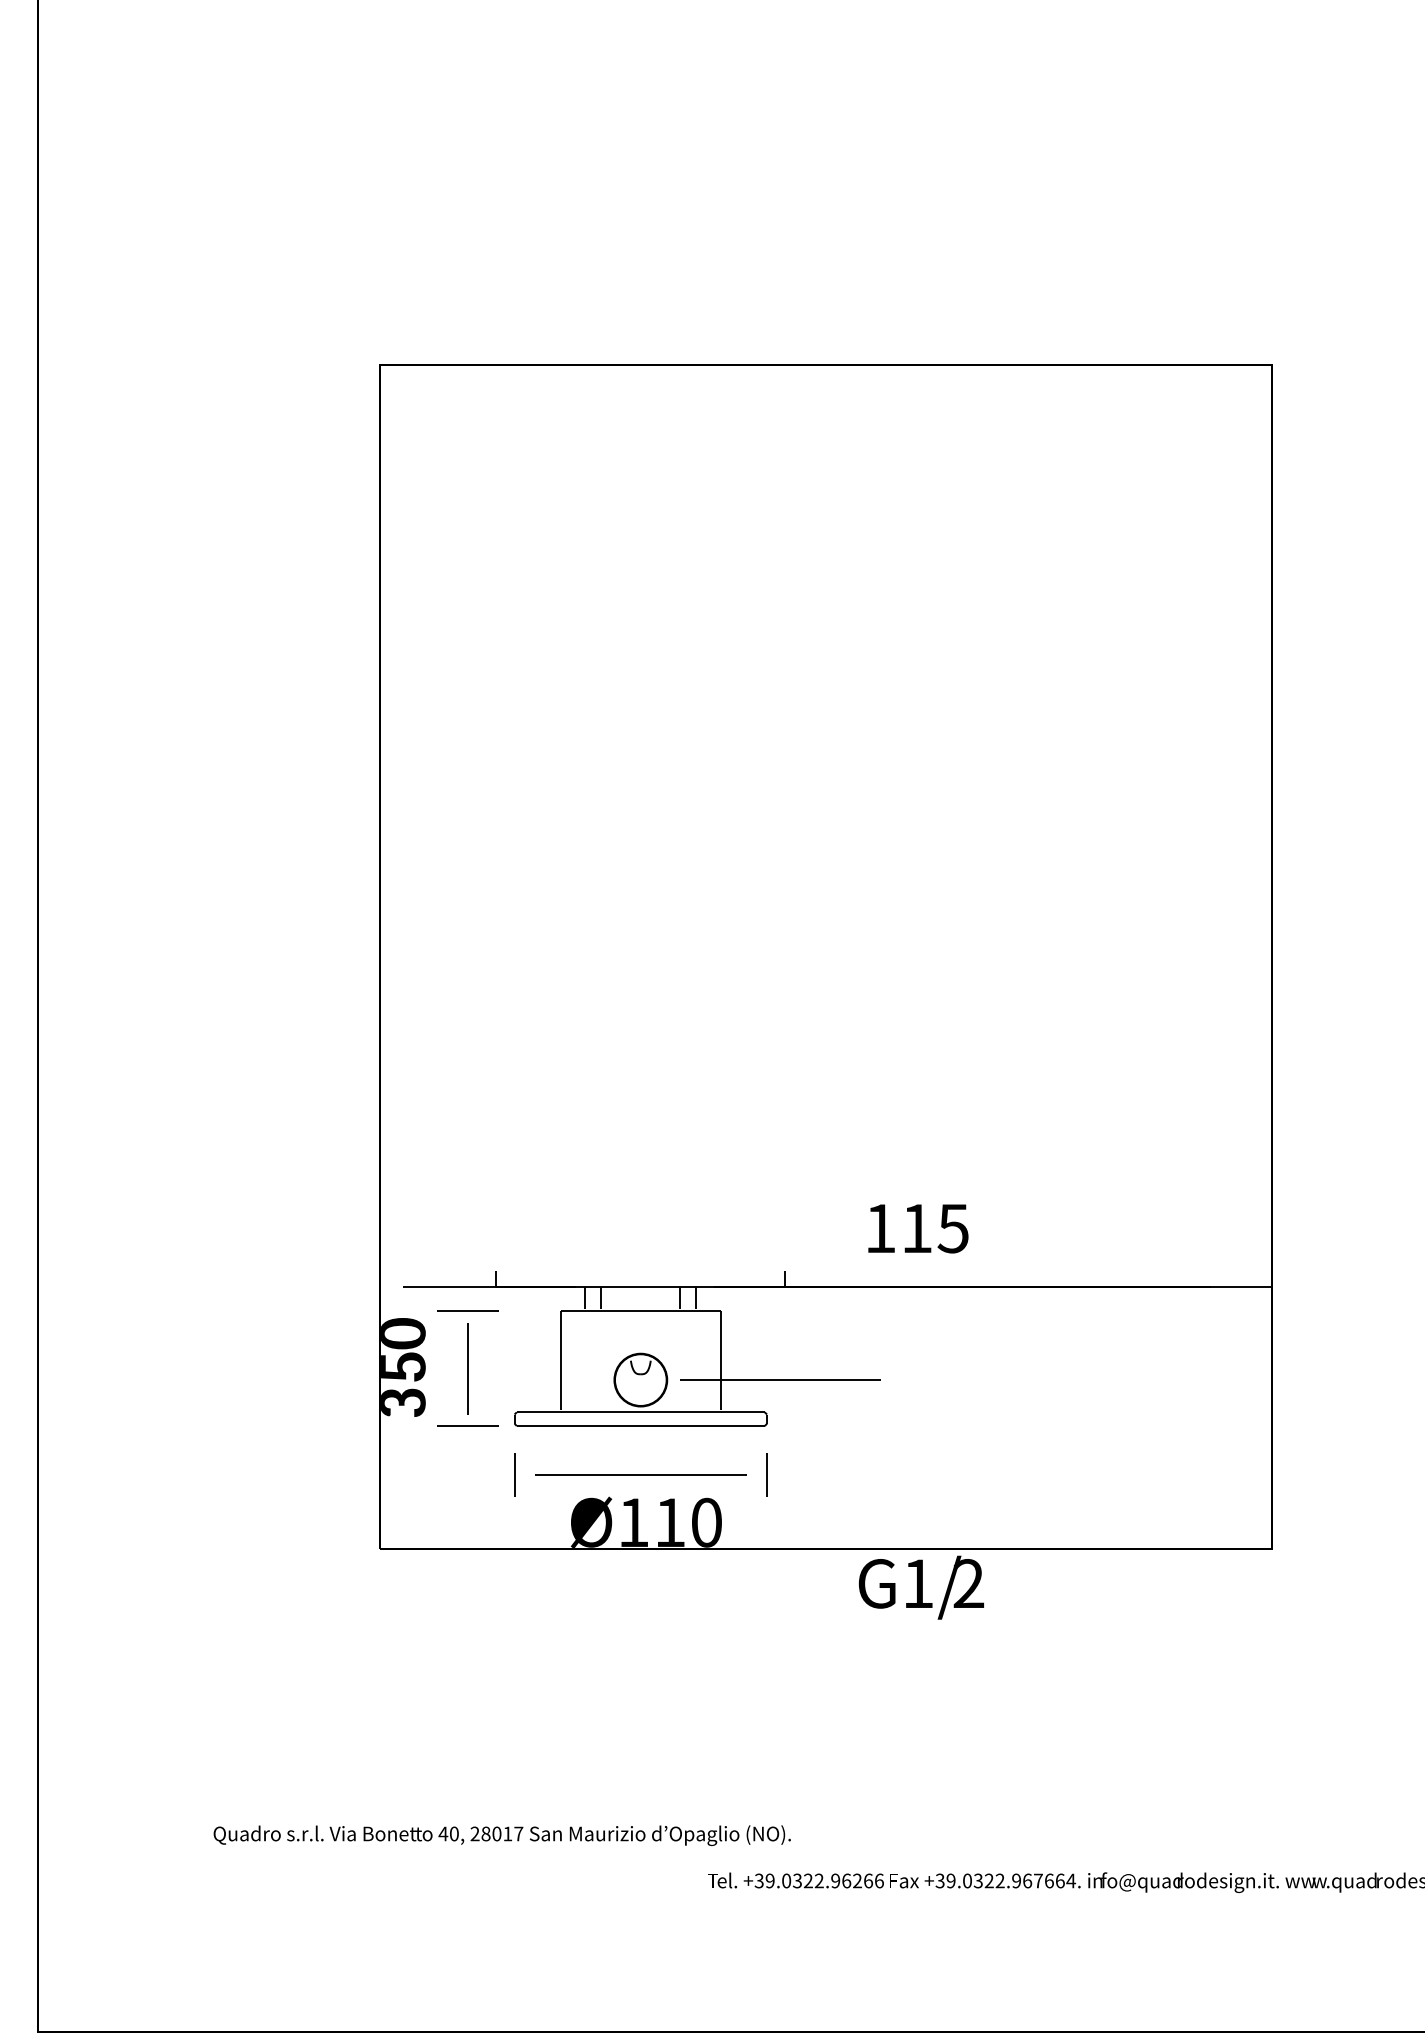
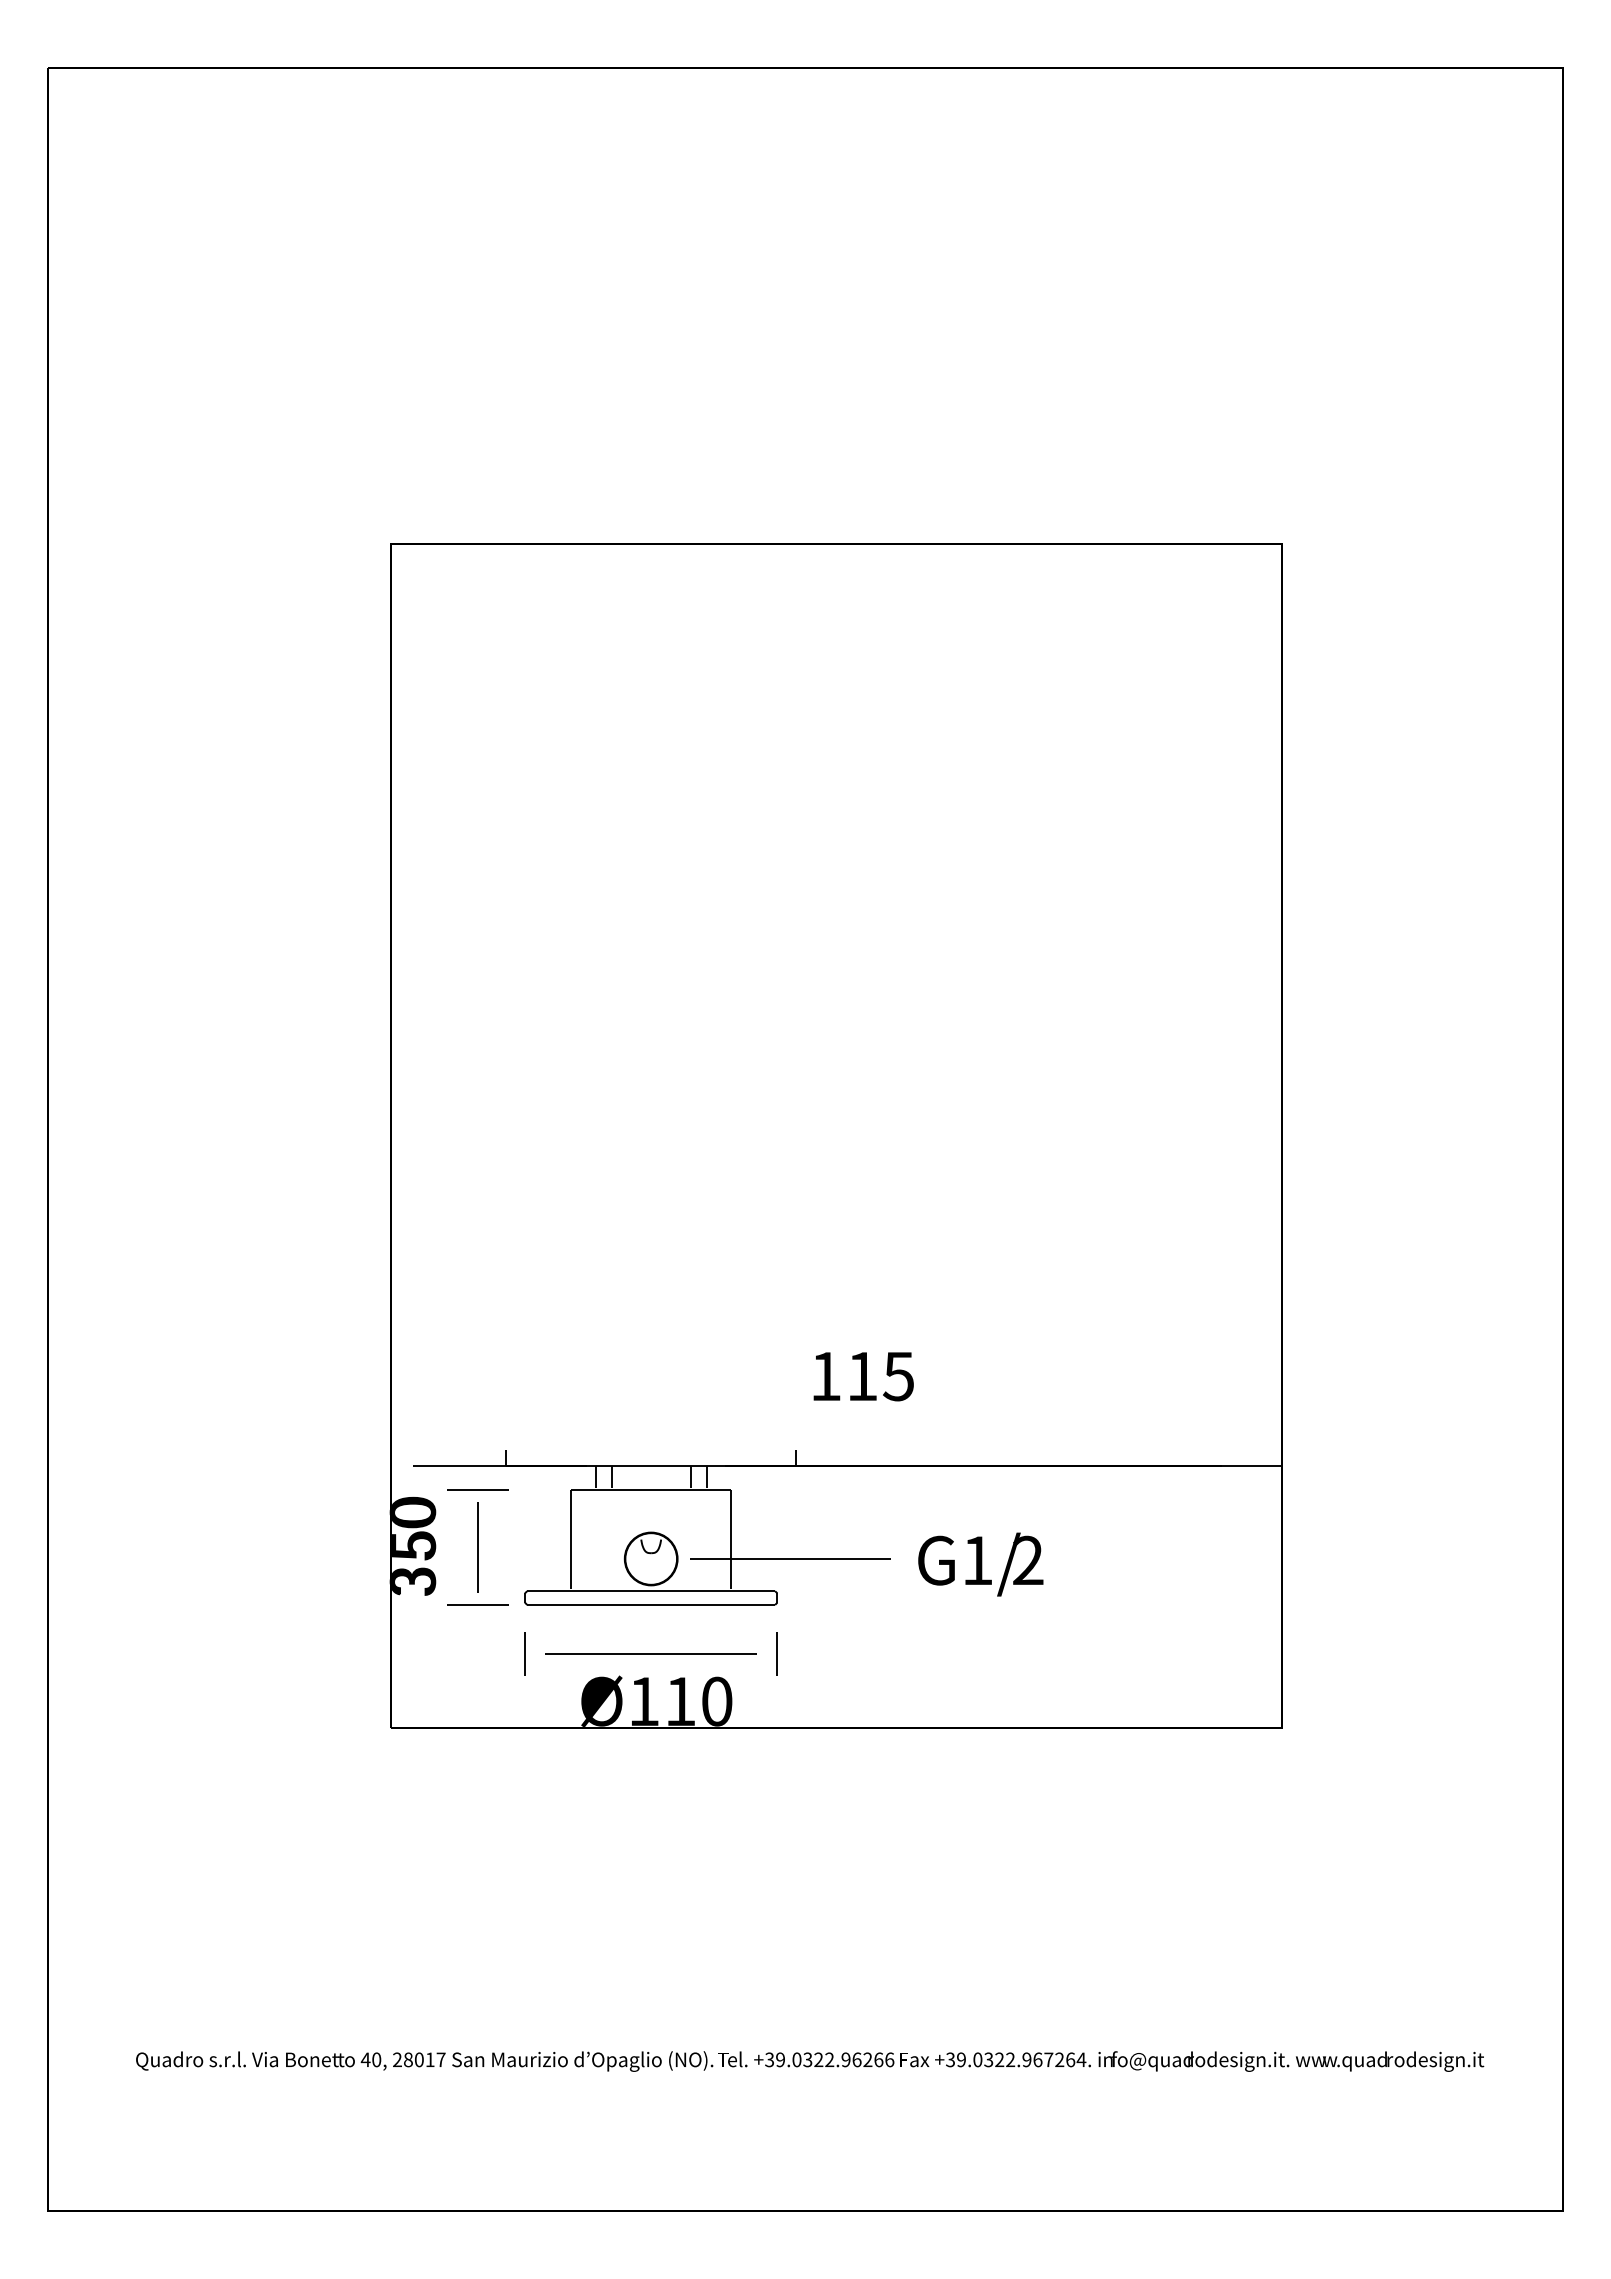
text: (918, 1228) -> (863, 1376), moved
text: (921, 1587) -> (980, 1564), moved
text: (502, 1835) -> (424, 2061), moved
text: (1049, 1880) -> (1059, 2059), +39.0322.967664. -> +39.0322.967264.

